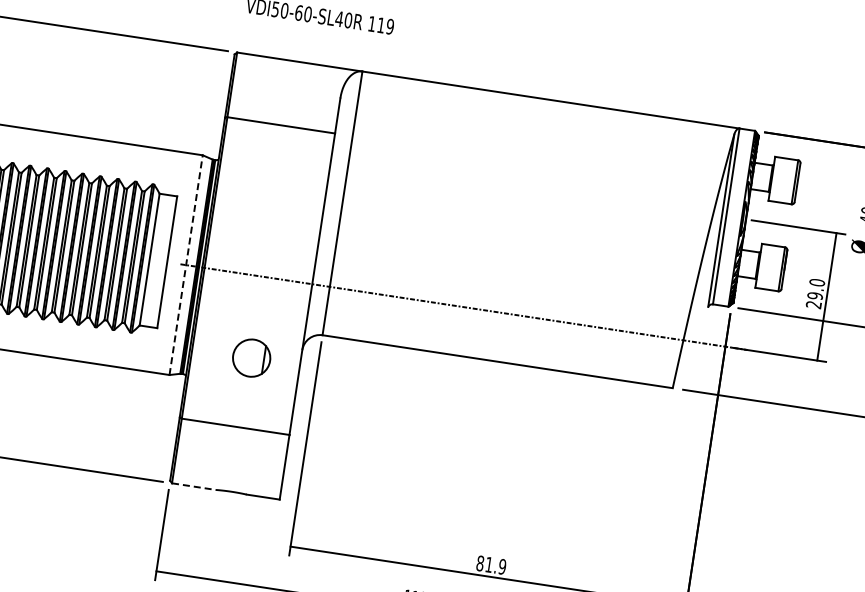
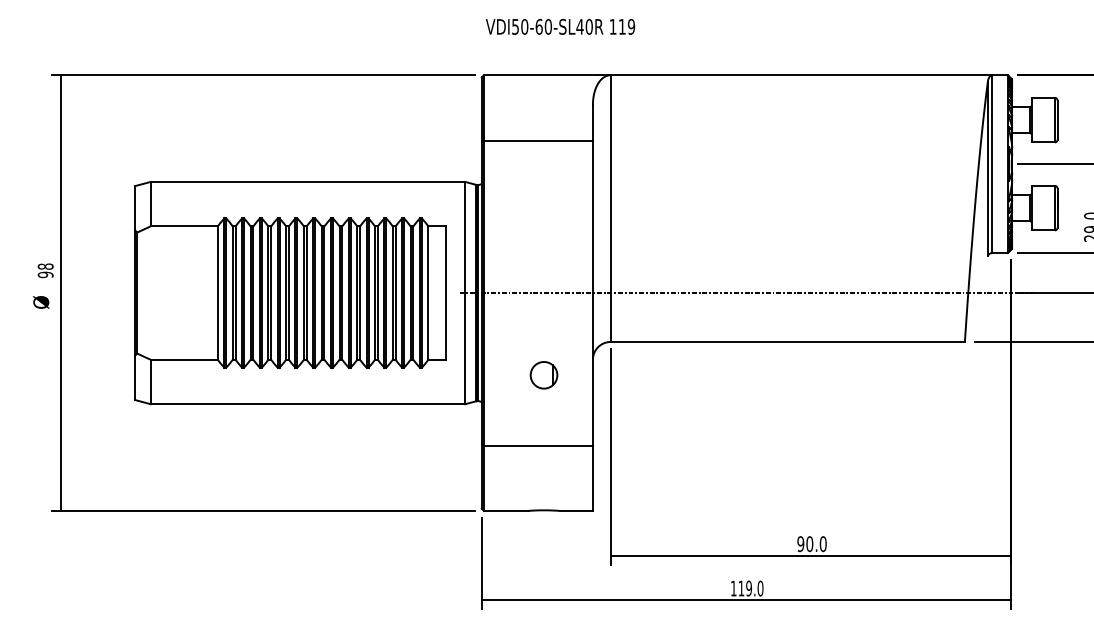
line: (186, 264) -> (465, 292), dashed -> solid
part: (251, 358) -> (543, 375), size x0.71
line: (194, 486) -> (506, 510), dashed -> solid
text: (490, 565) -> (811, 544), 81.9 -> 90.0

